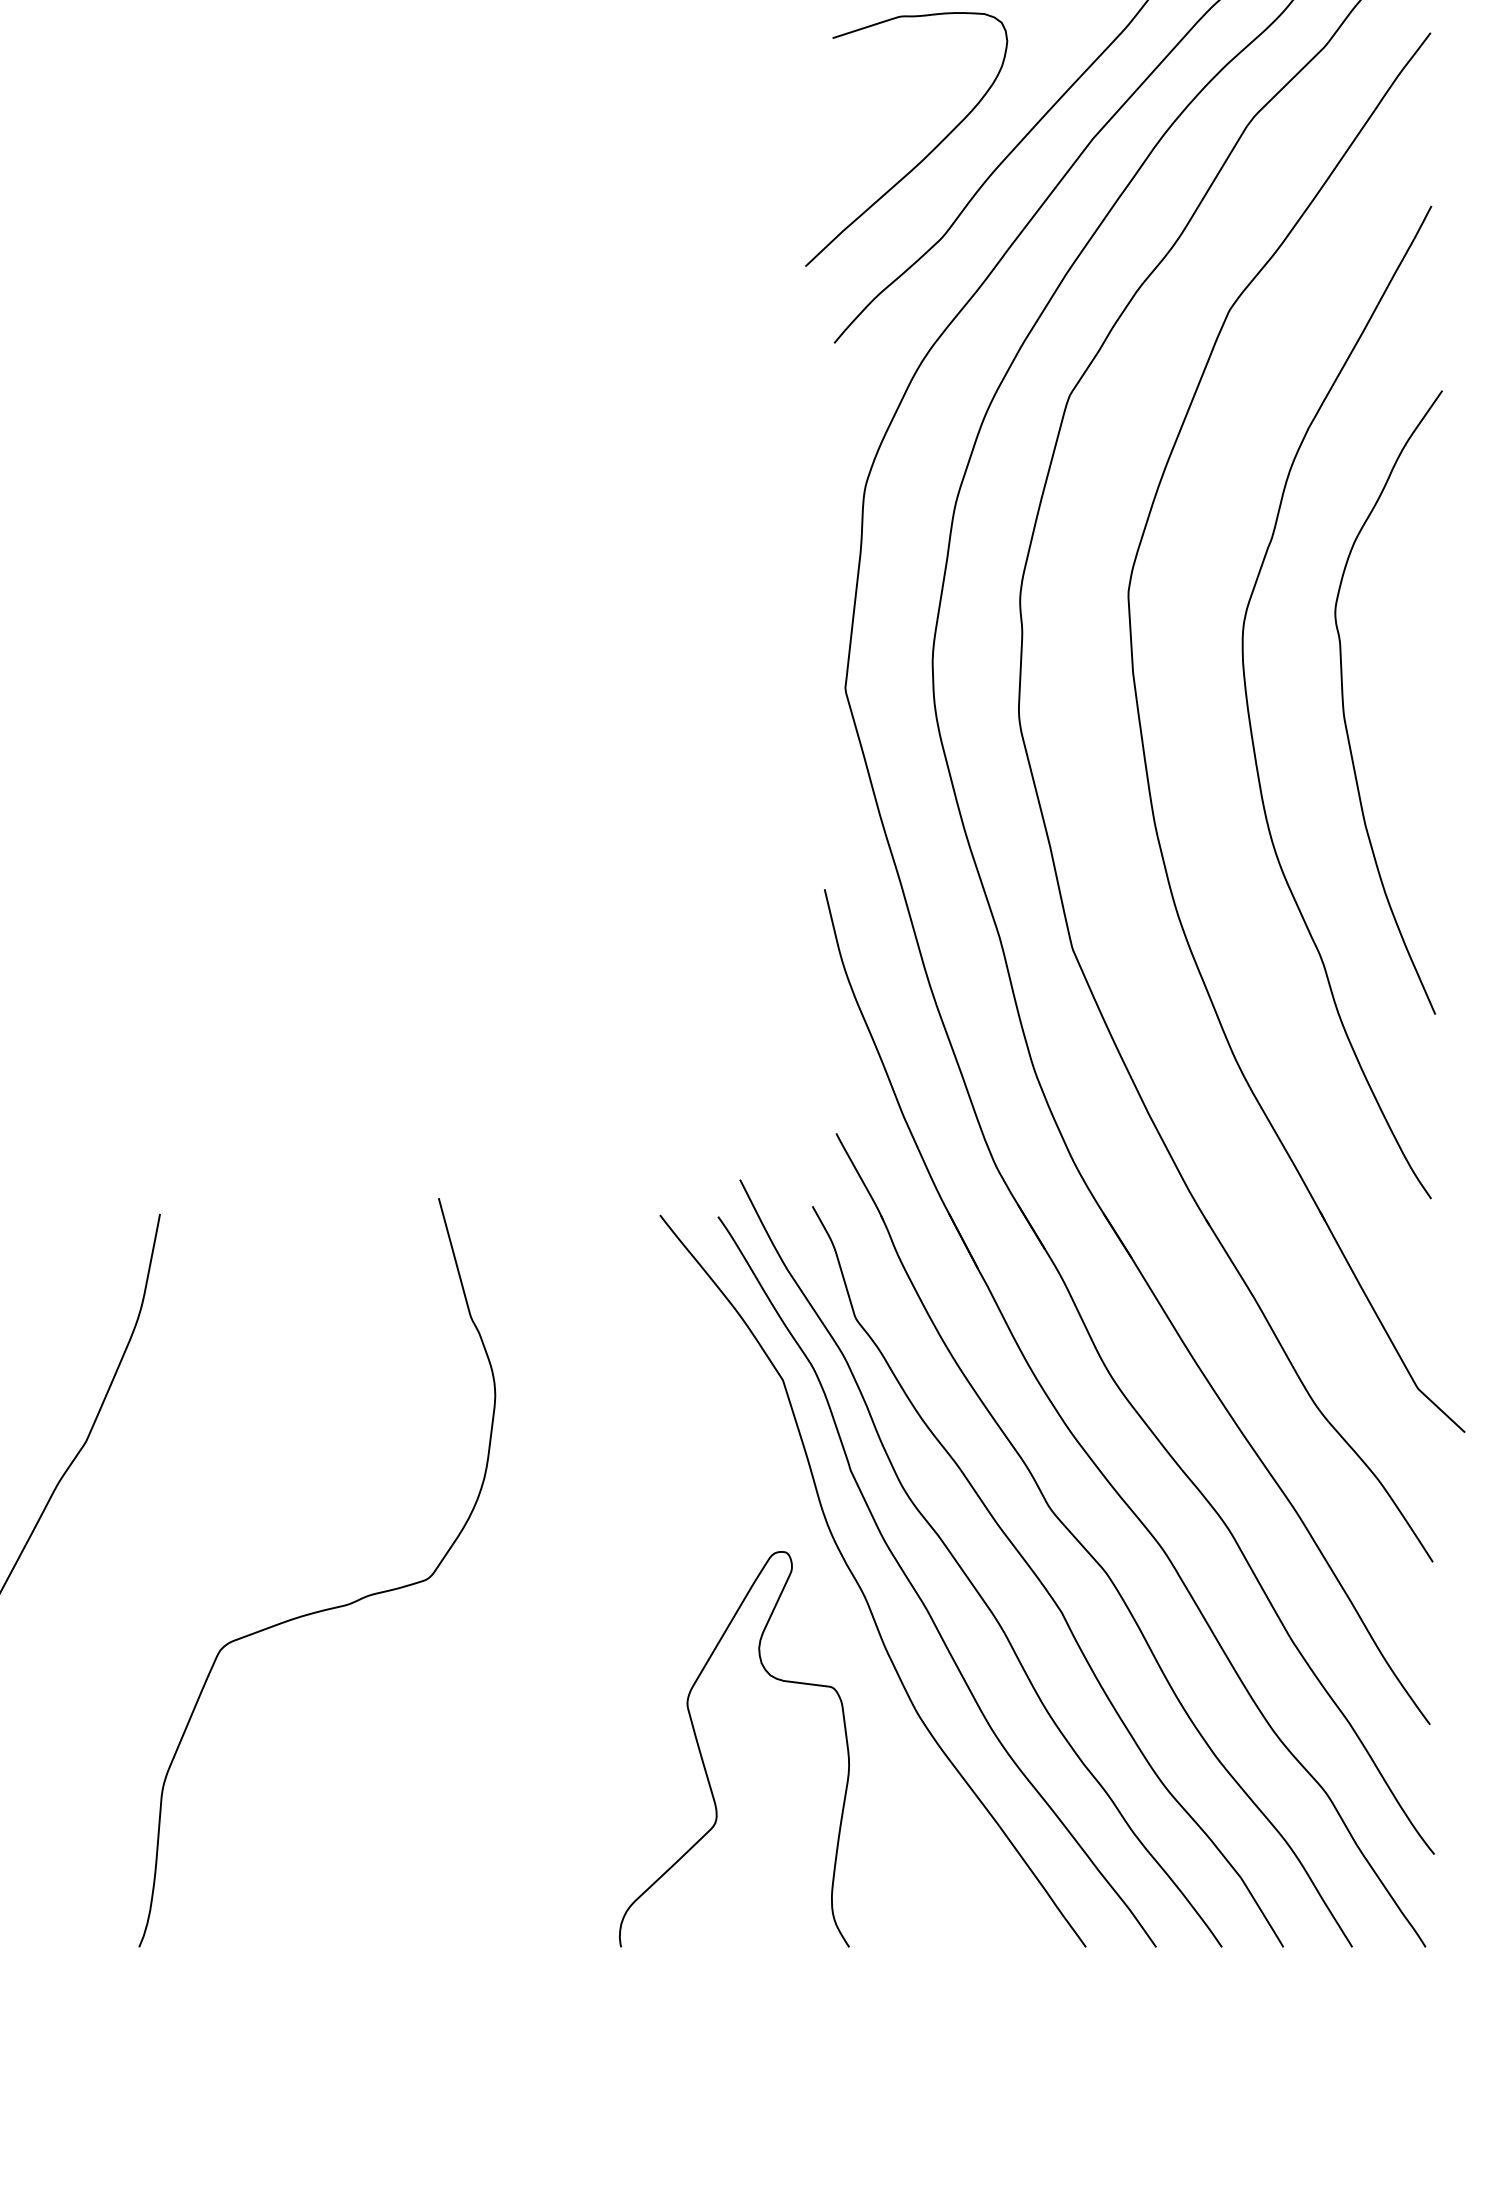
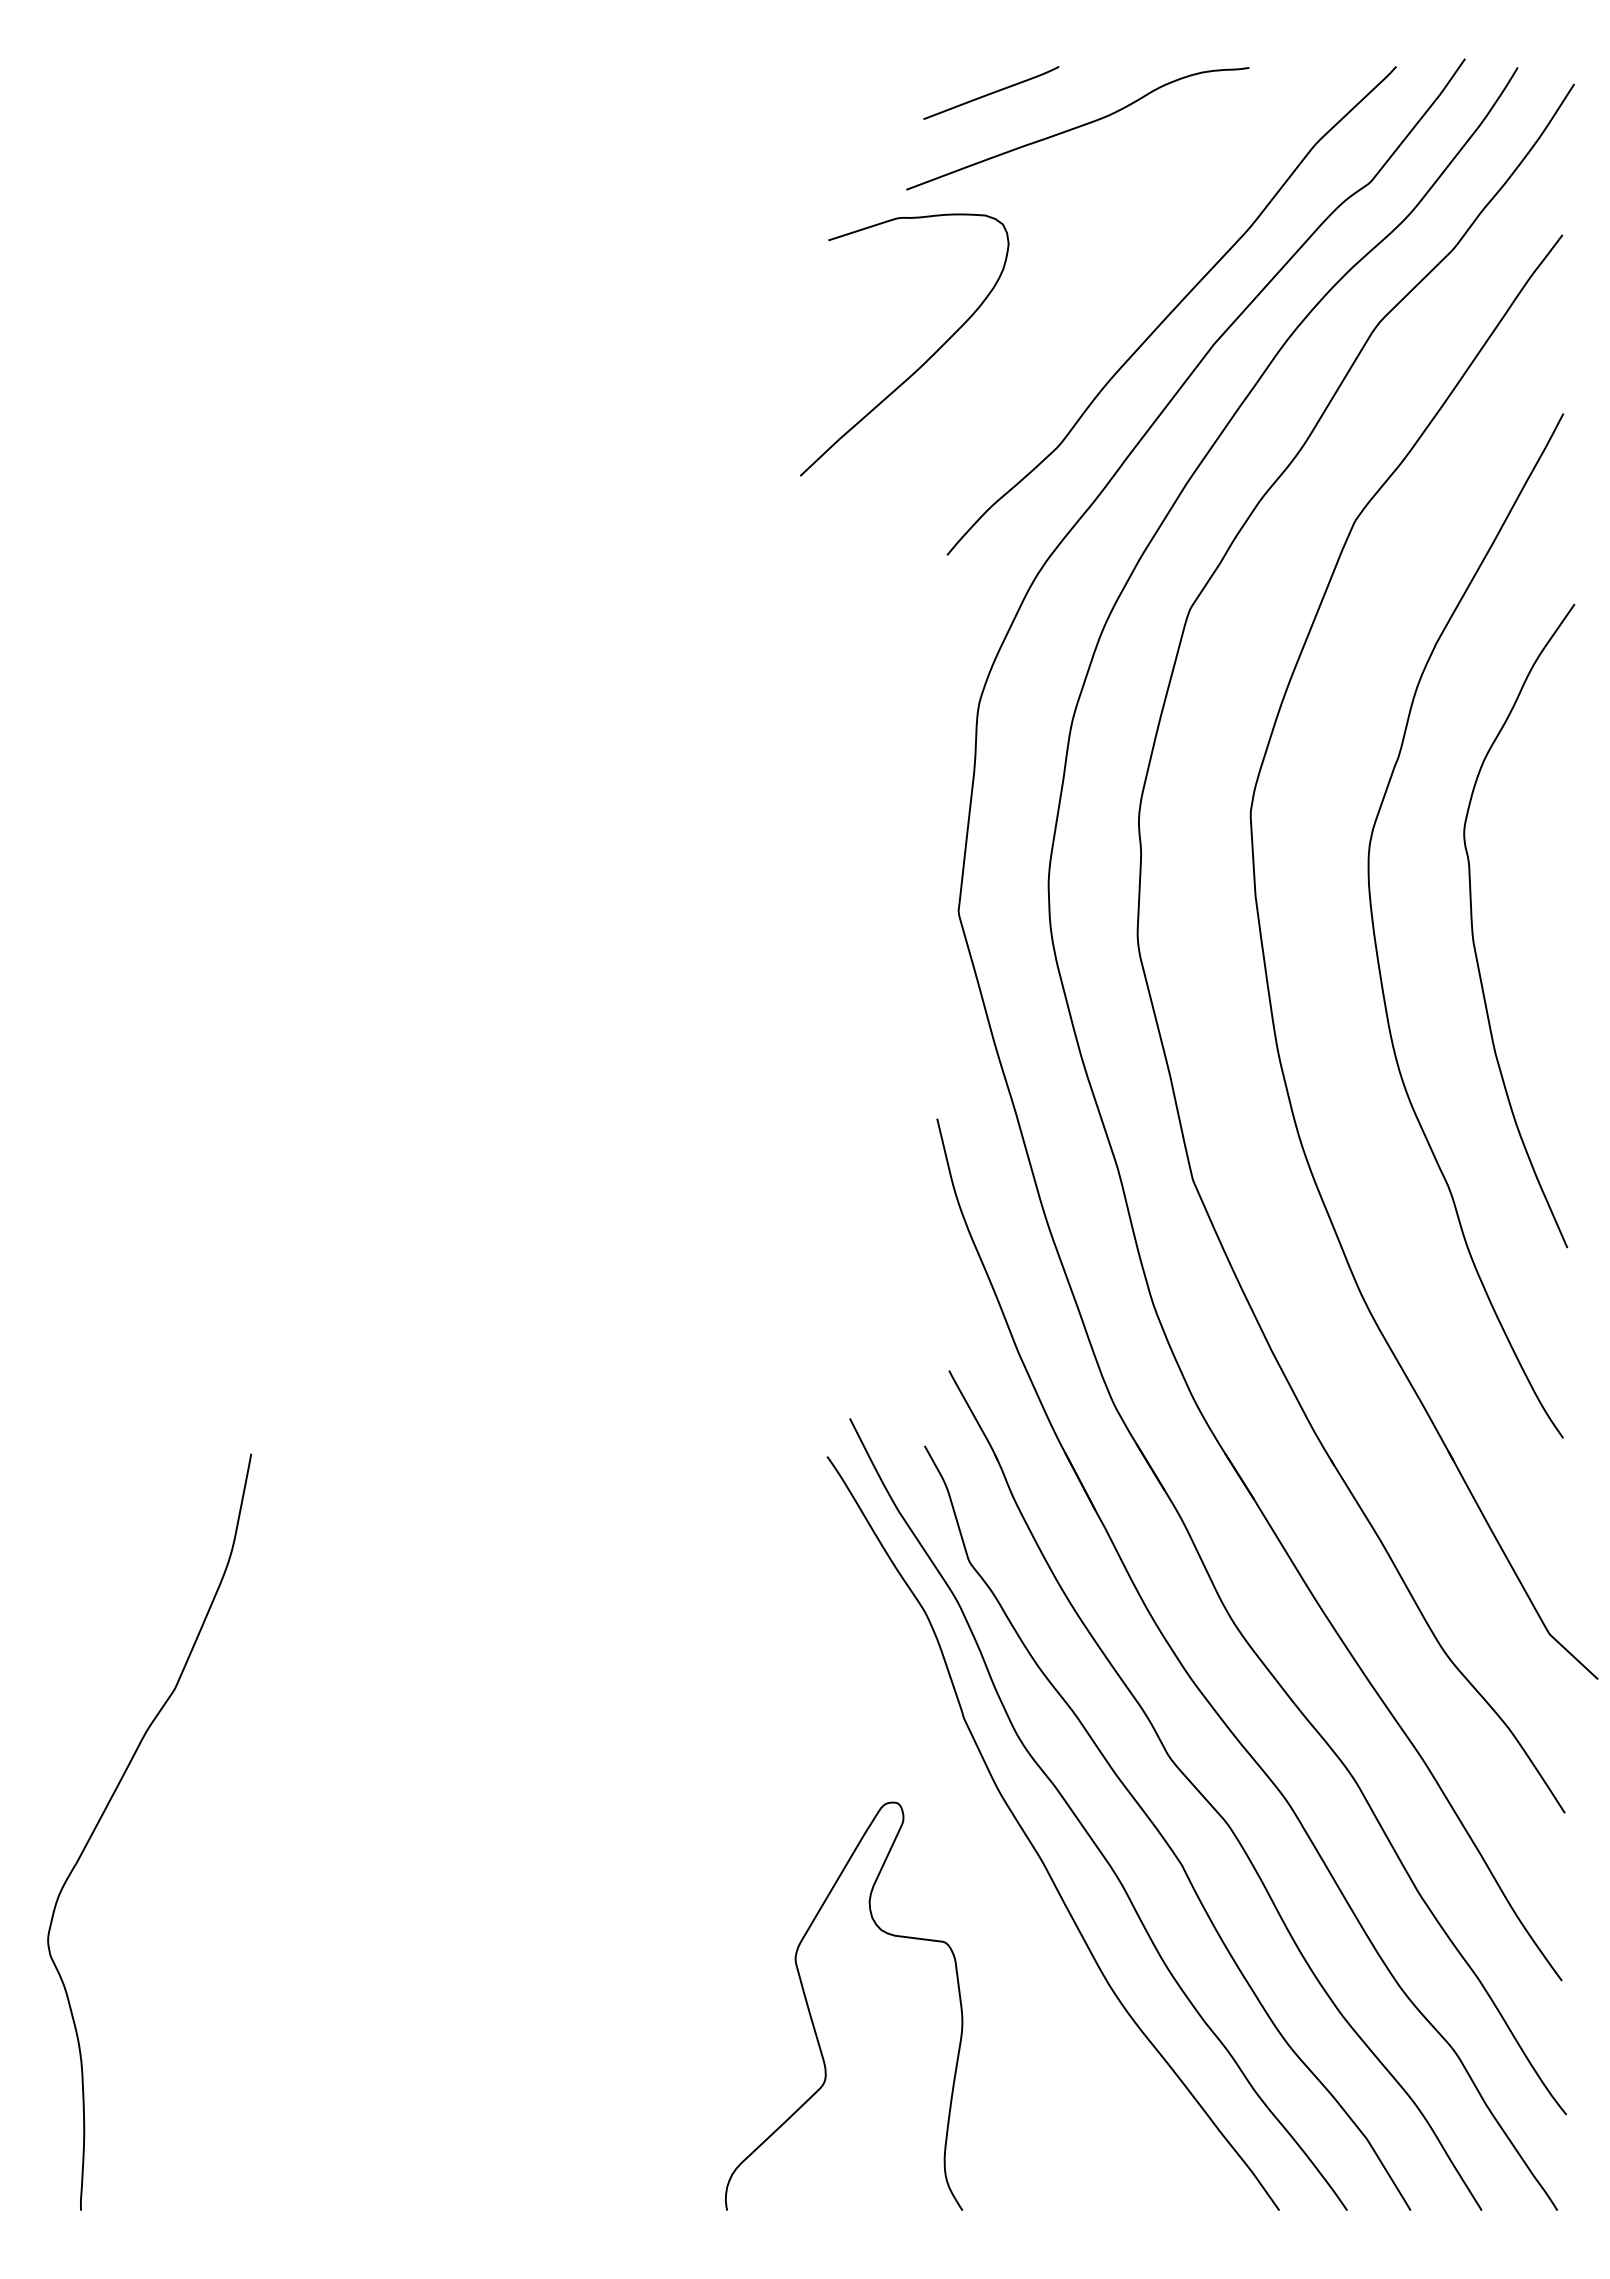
curve: (924, 157) -> (923, 363), moved
curve: (860, 1586) -> (974, 1838), removed
curve: (324, 1609) -> (421, 1861), removed

